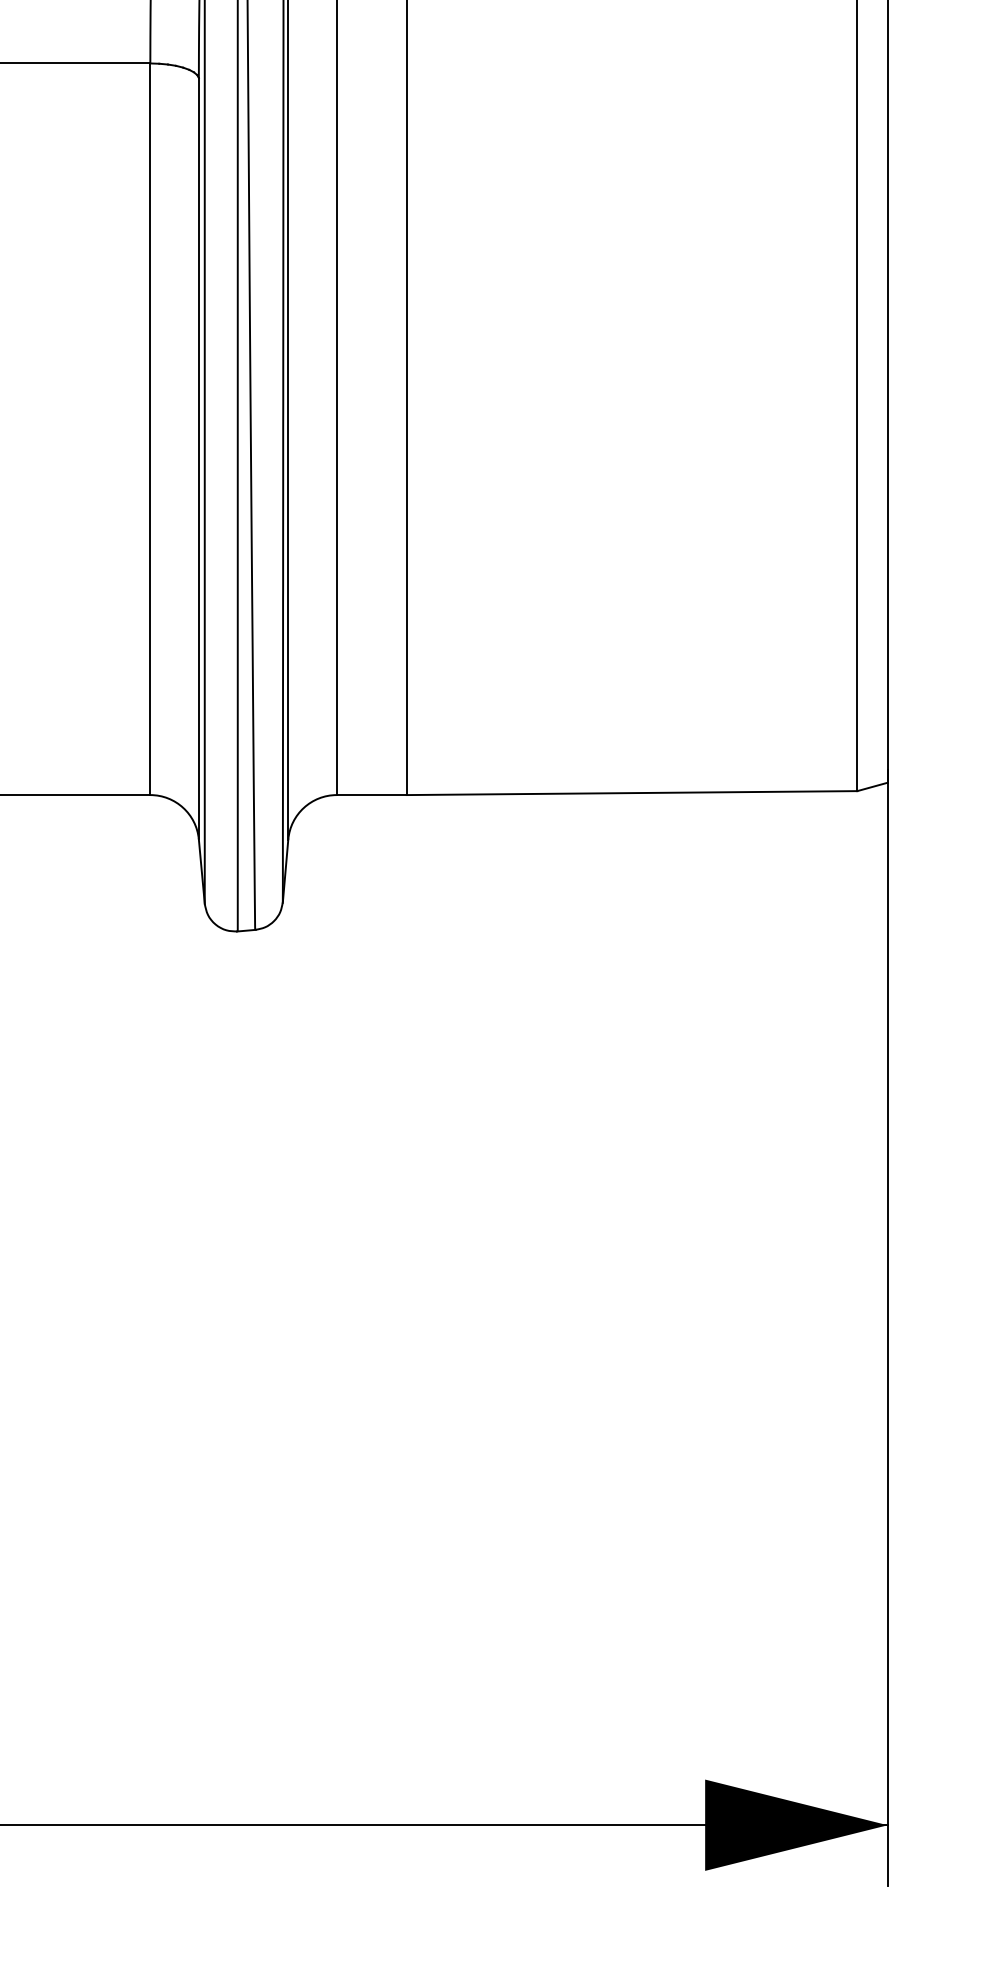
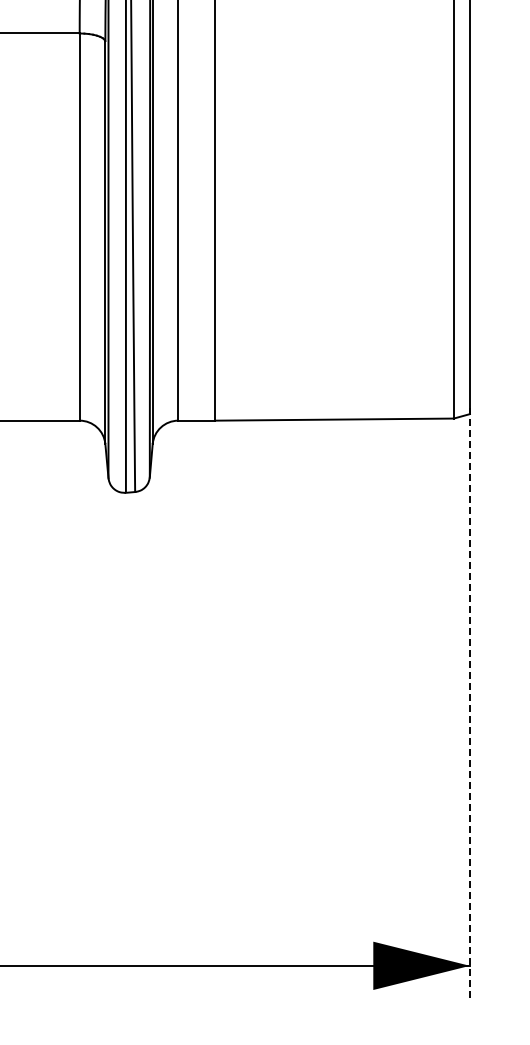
line: (886, 1329) -> (469, 703), solid -> dashed

